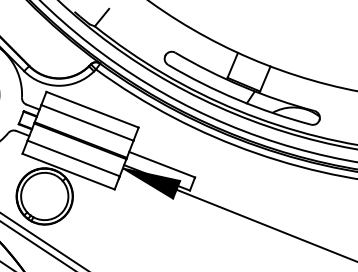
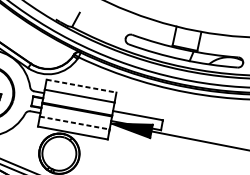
line: (93, 109) -> (82, 85), solid -> dashed
line: (74, 158) -> (75, 122), solid -> dashed

